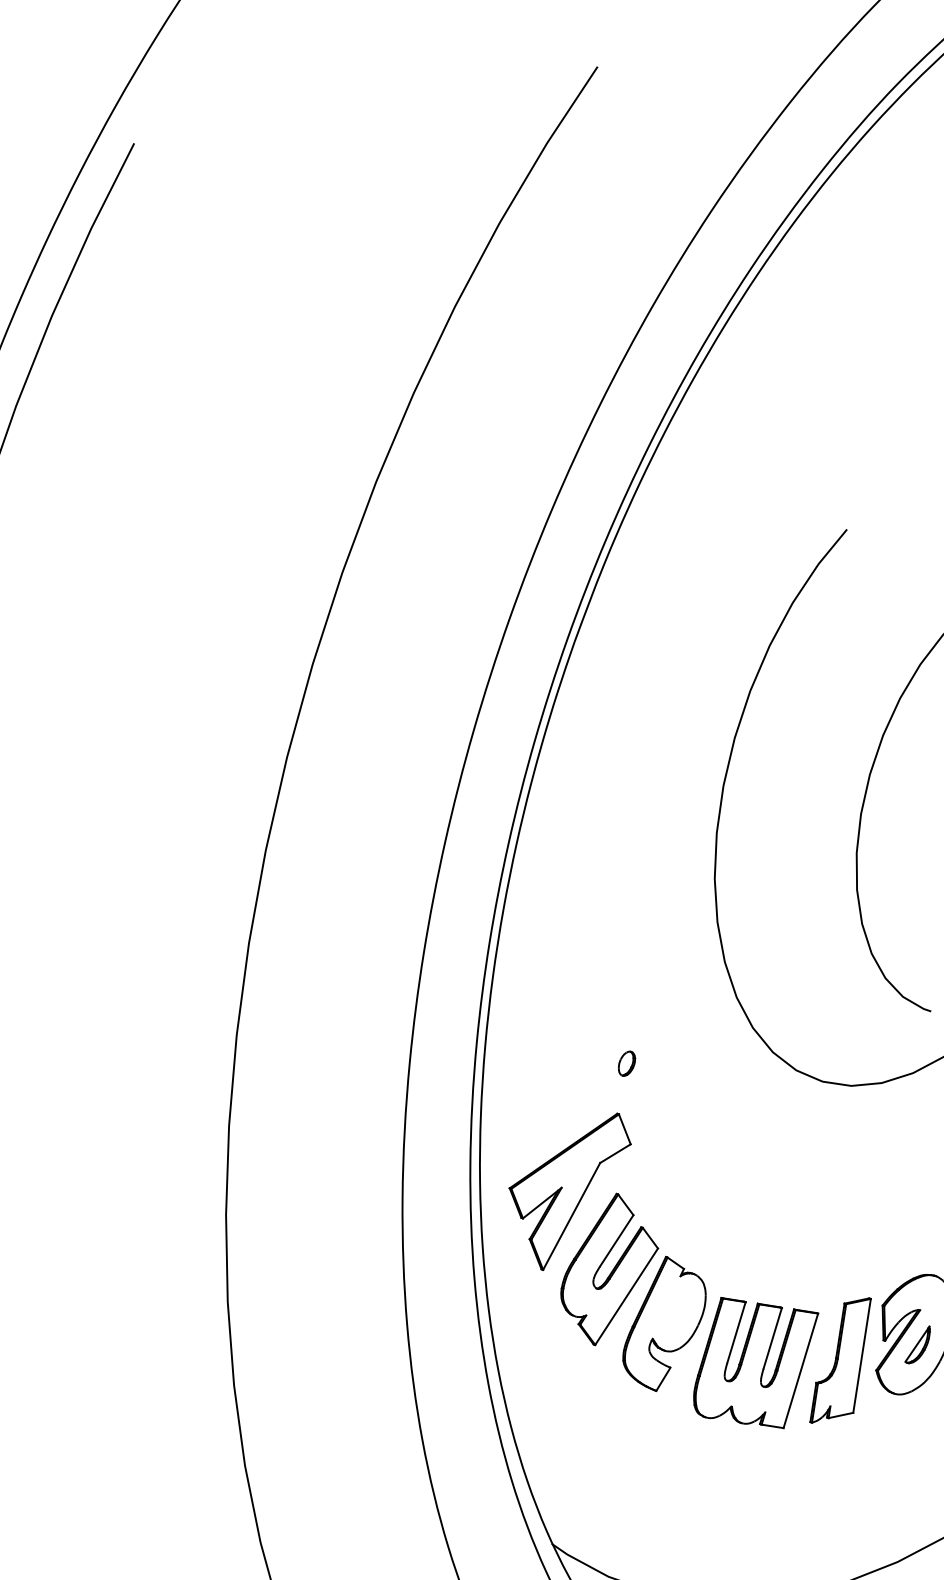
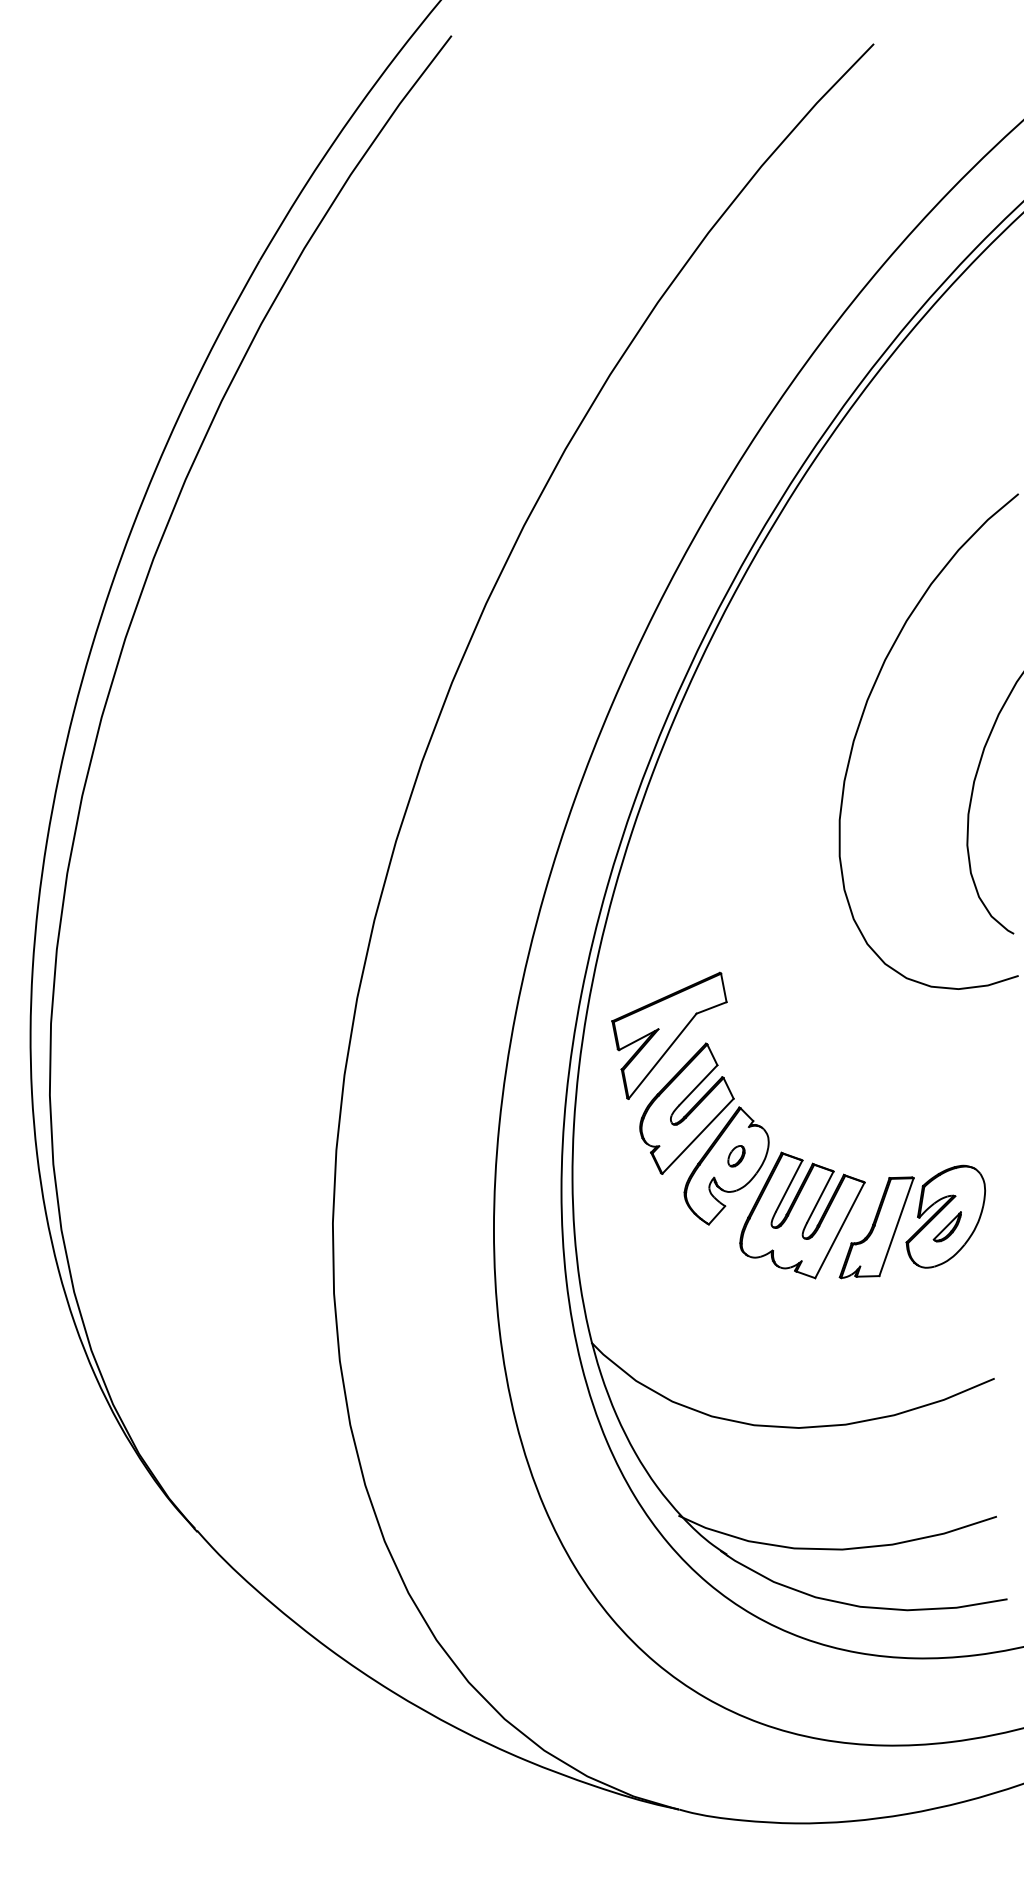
part: (627, 1063) -> (736, 1156), moved

